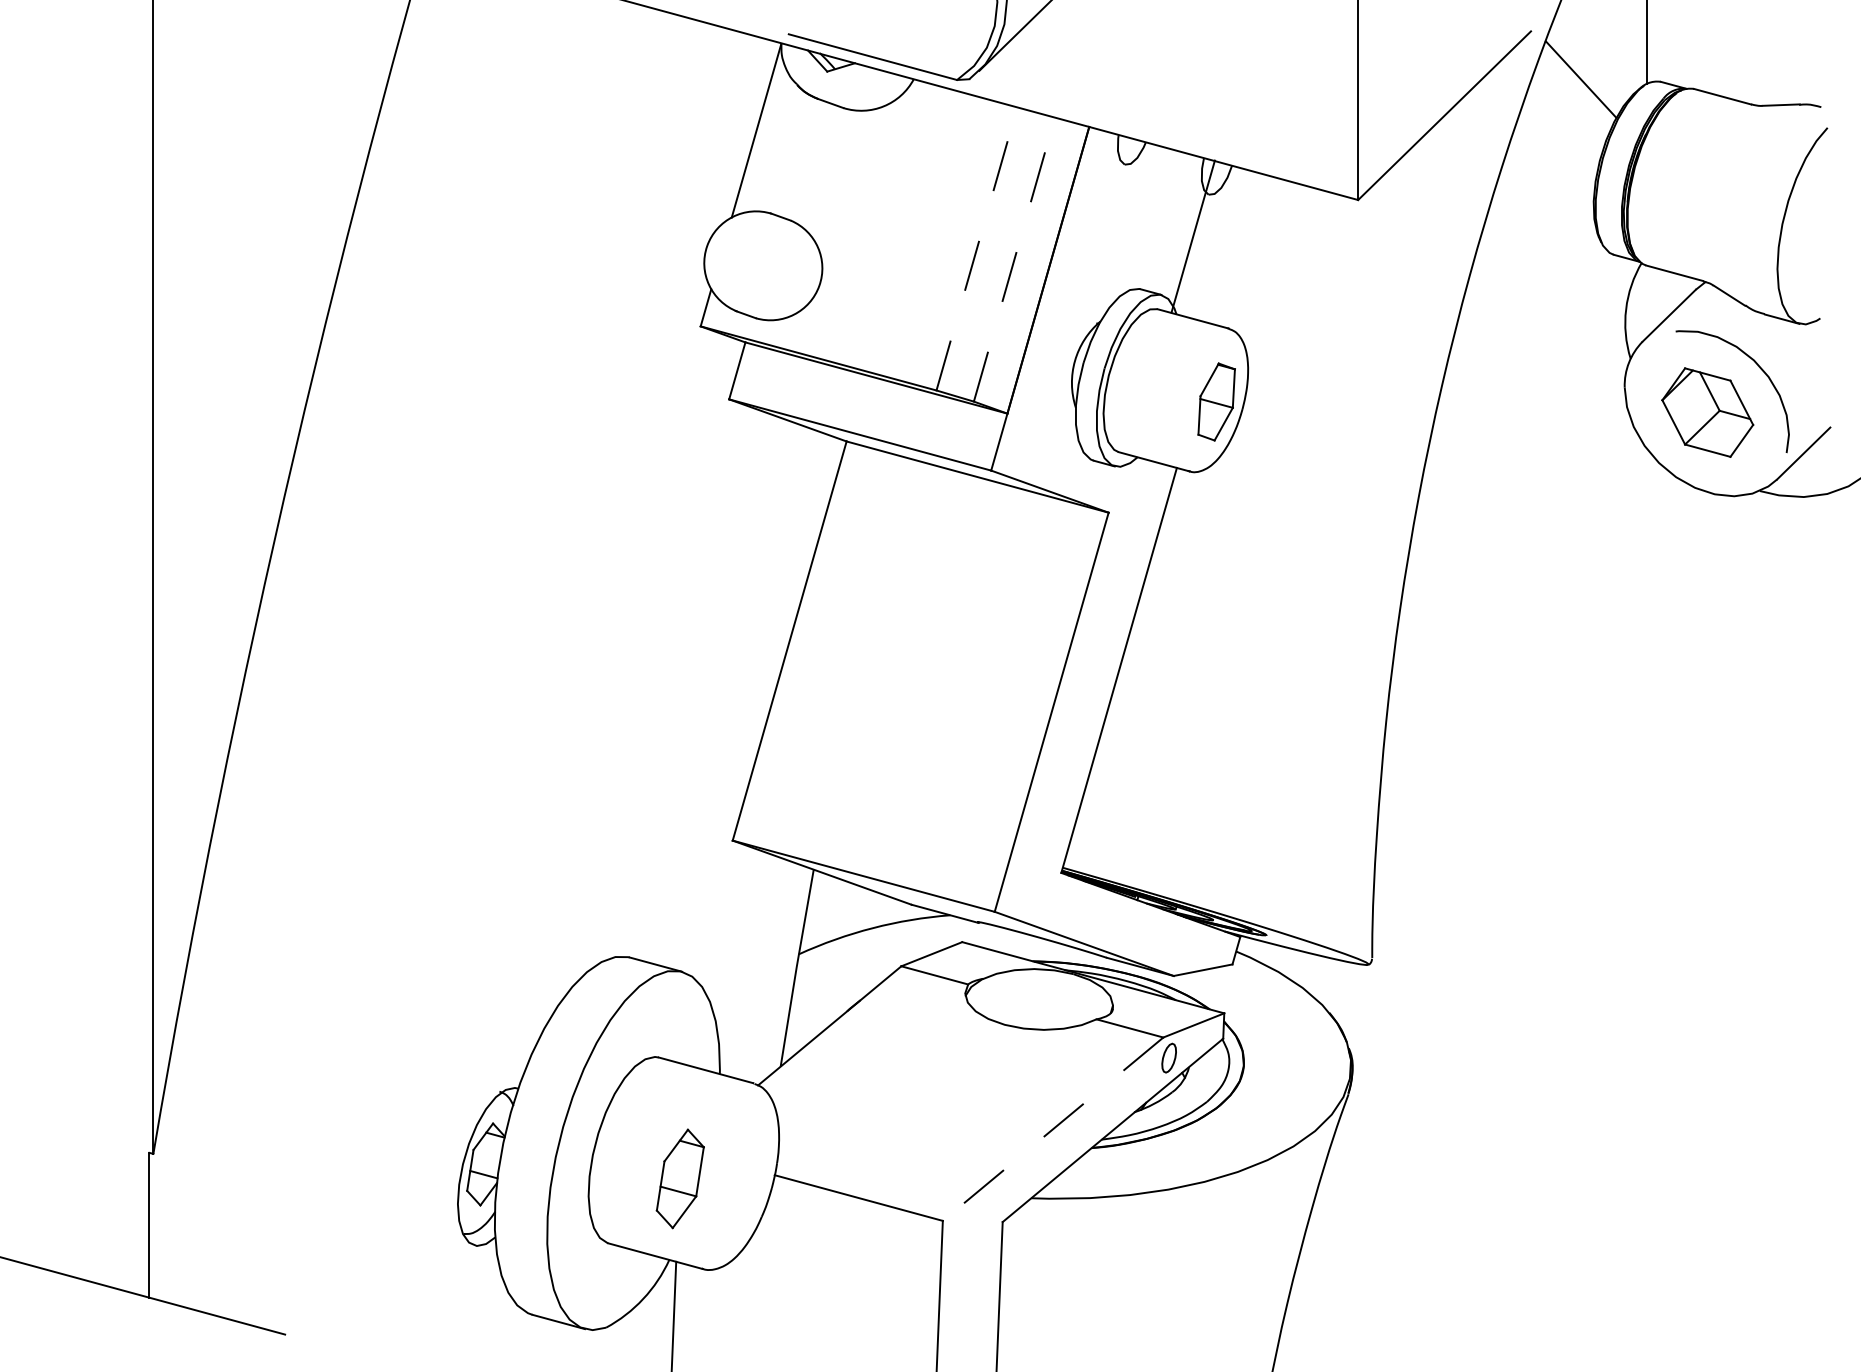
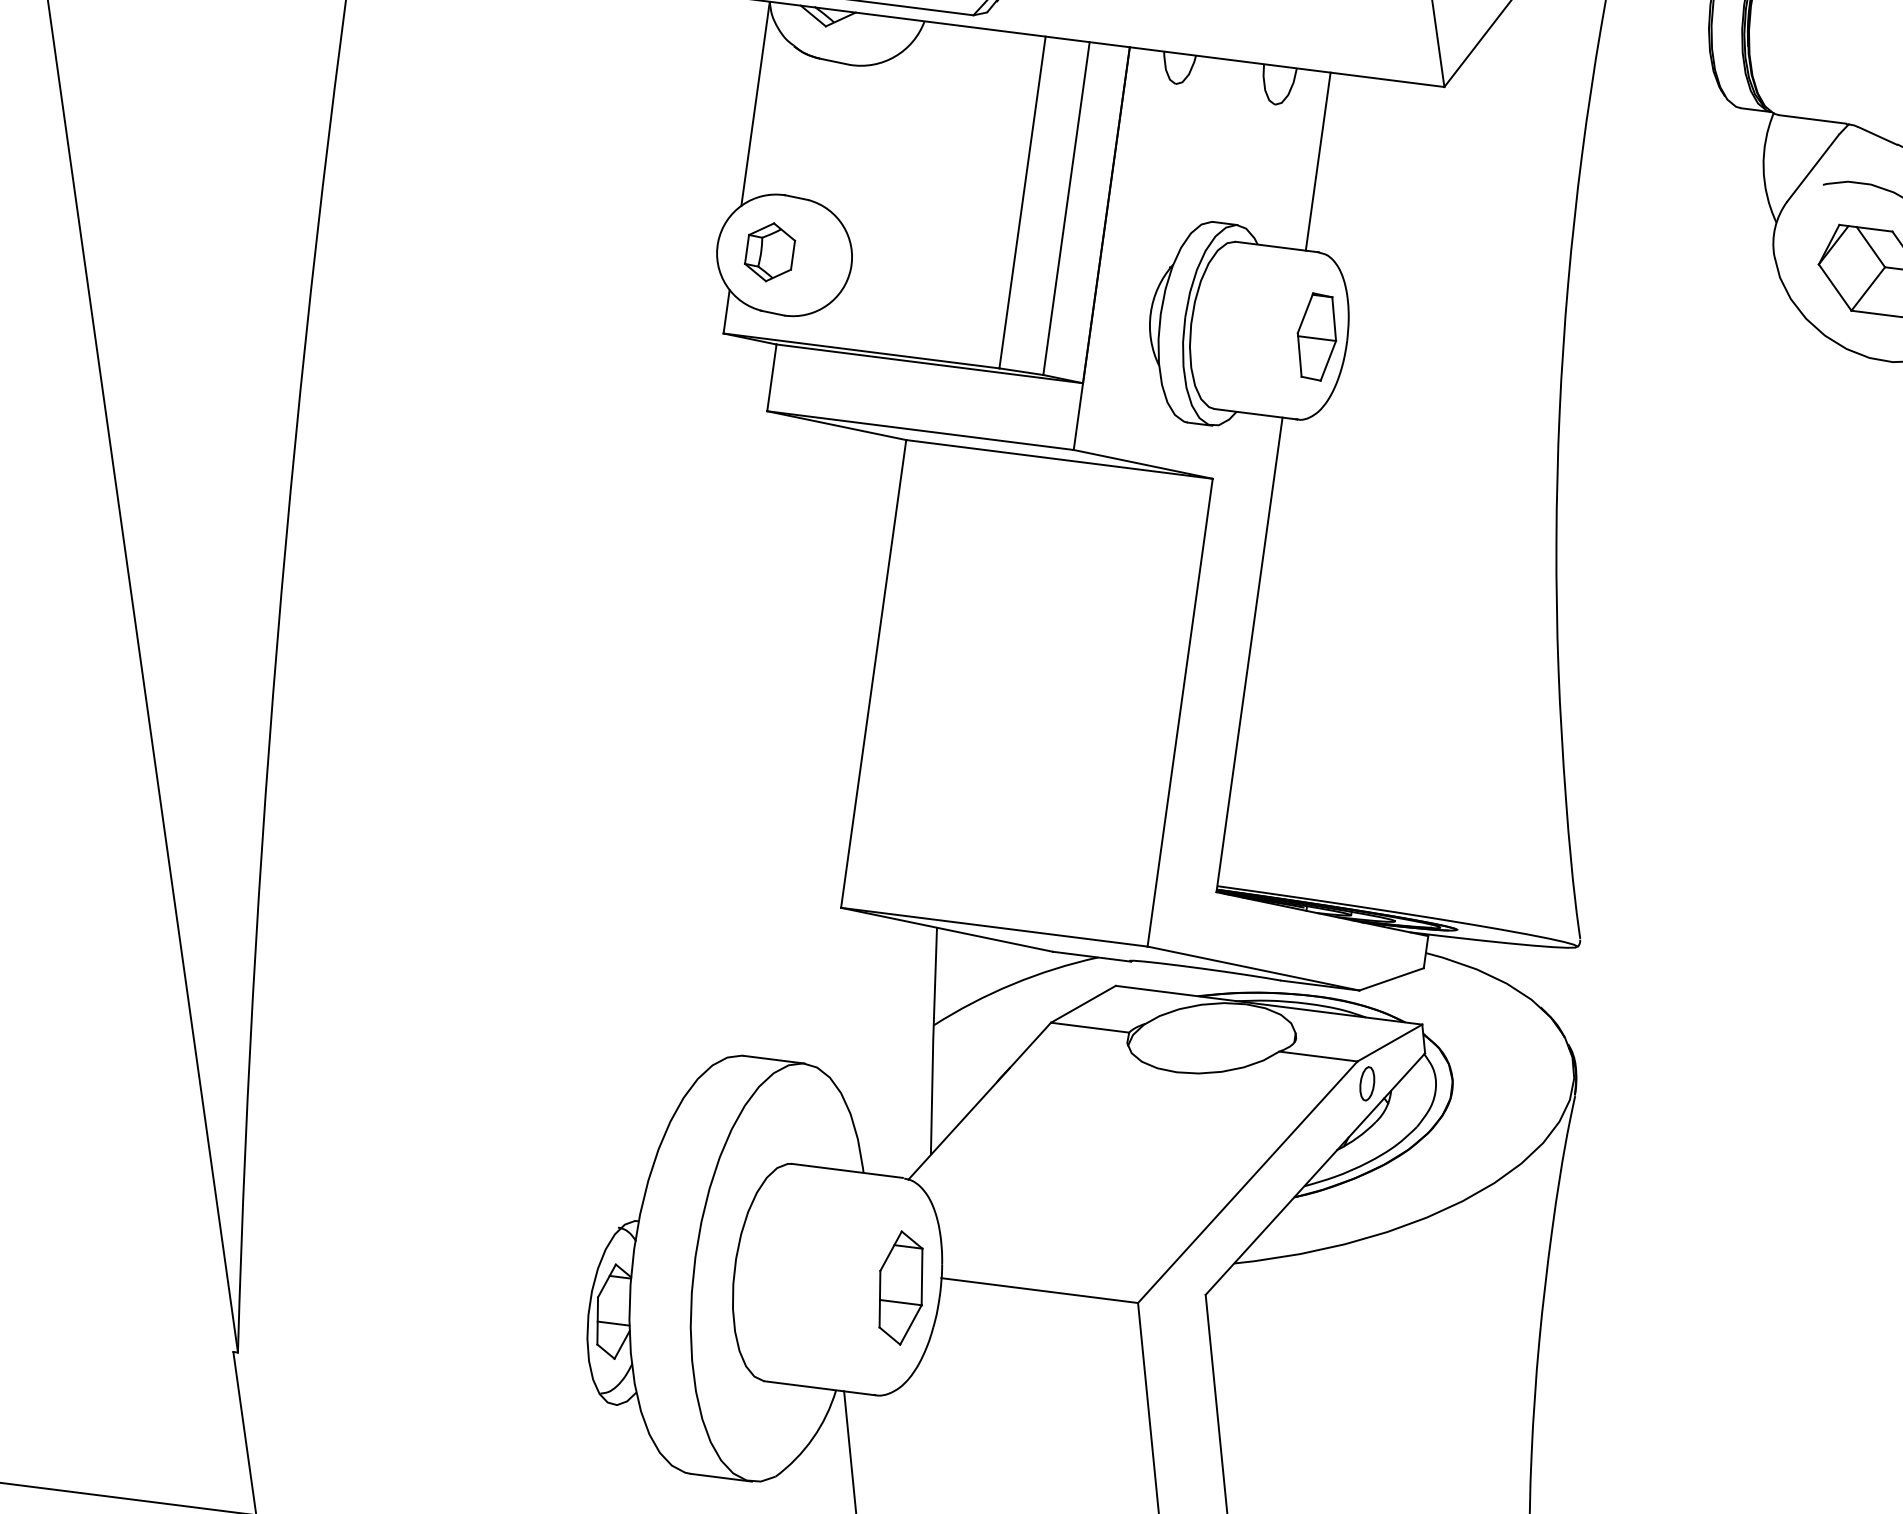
line: (1192, 236) -> (1317, 161), moved
line: (977, 248) -> (1023, 201), dashed -> solid
line: (1014, 259) -> (1066, 208), dashed -> solid
part: (750, 261) -> (769, 252), added
line: (1052, 1129) -> (1247, 1182), dashed -> solid
part: (679, 1178) -> (899, 1287), moved

